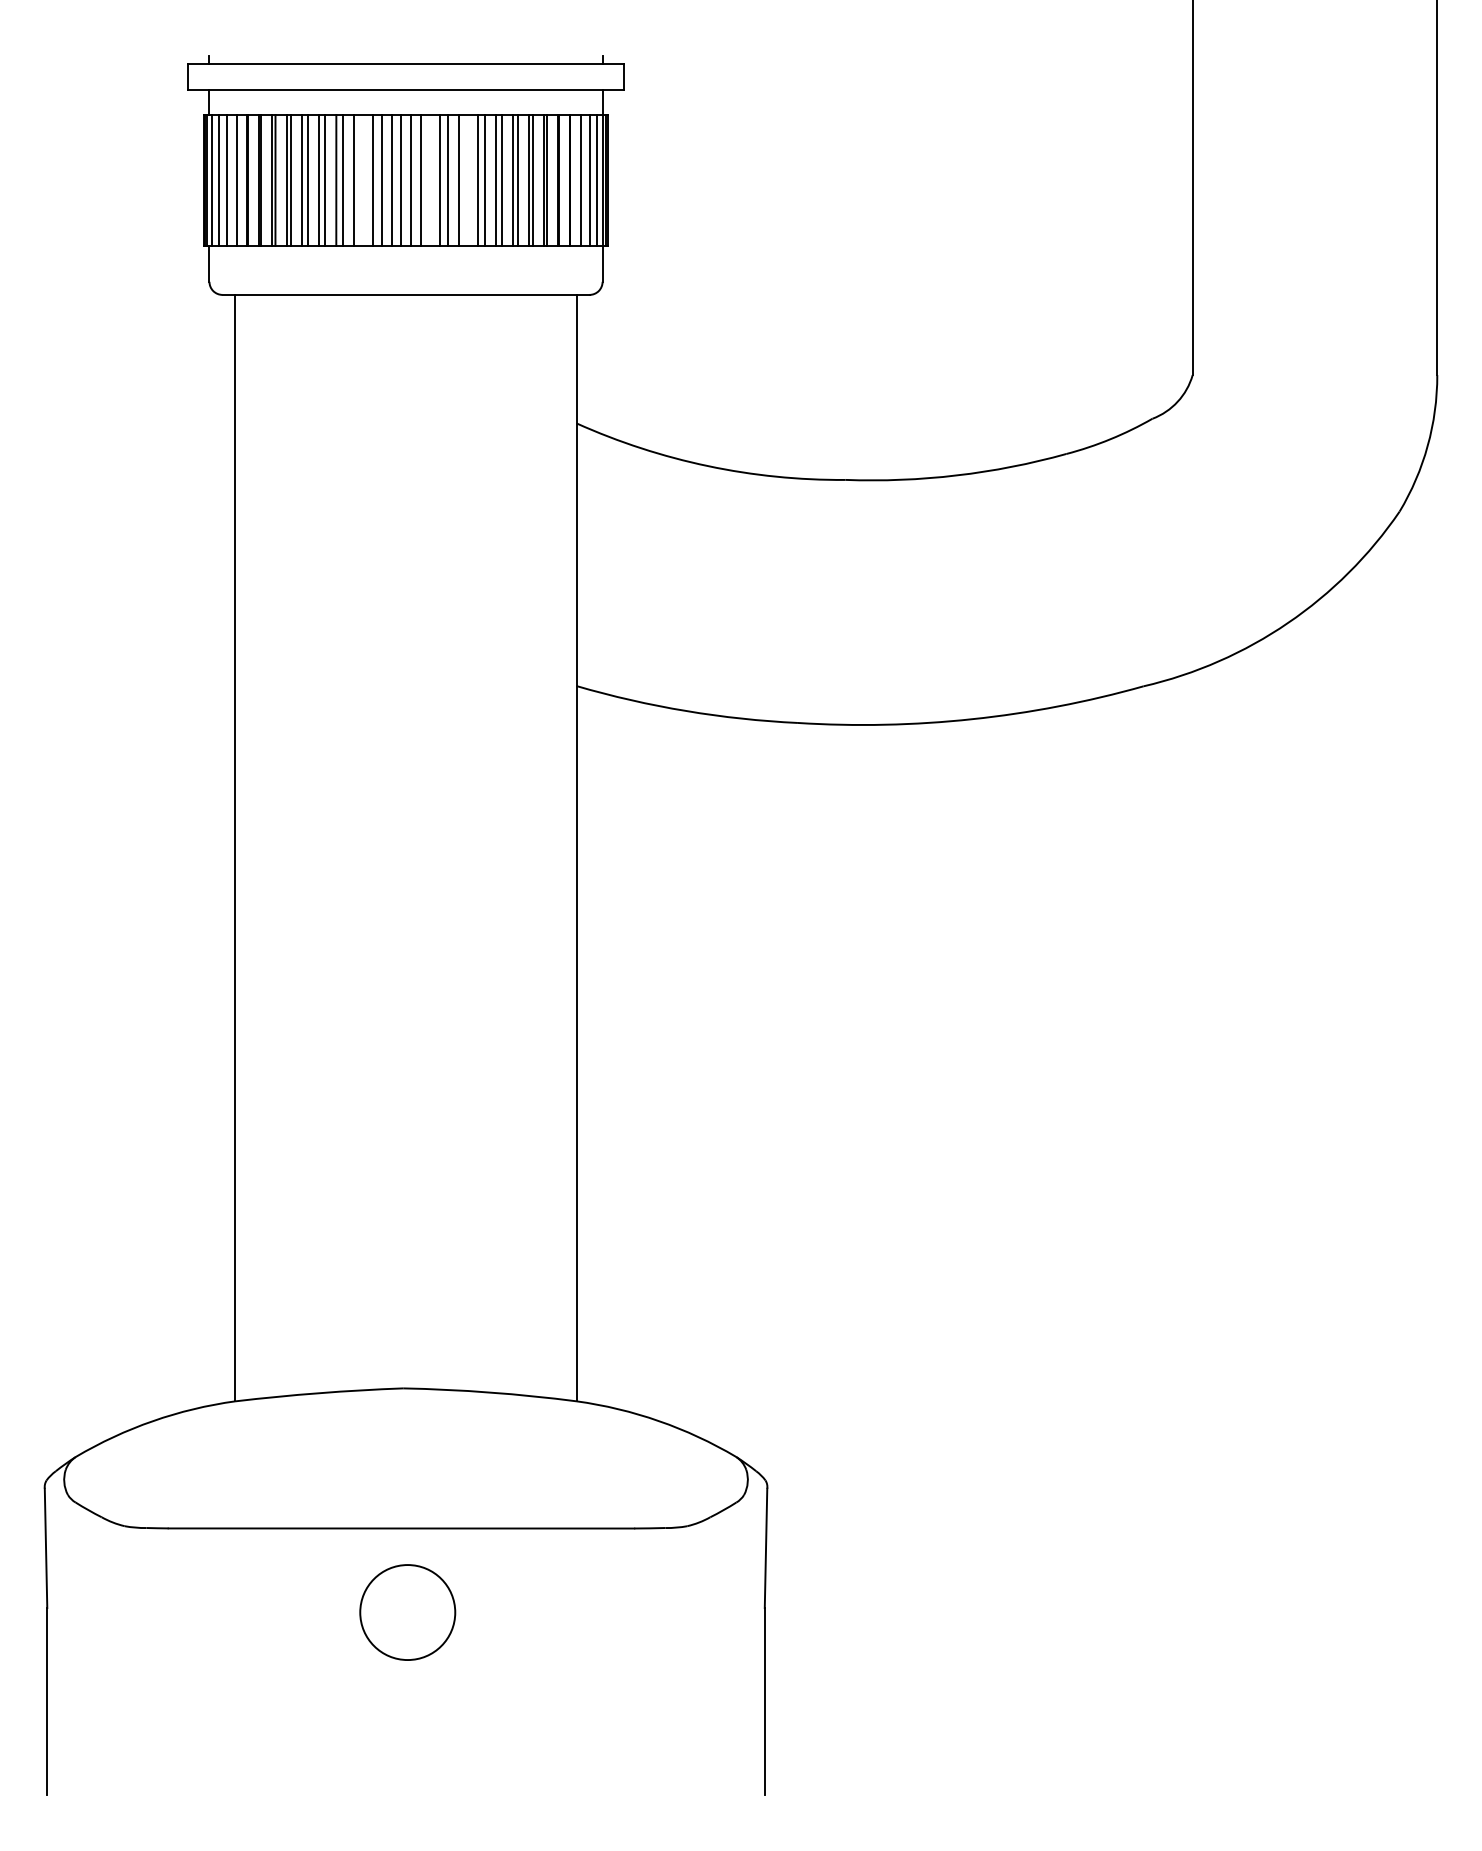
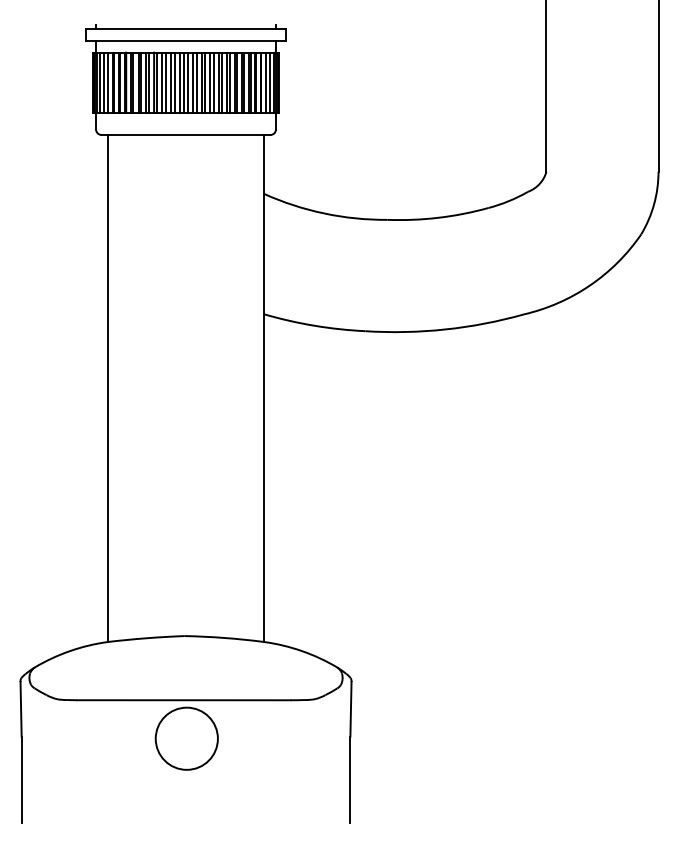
line: (363, 180) -> (166, 82), added
line: (428, 180) -> (196, 82), added
line: (465, 180) -> (213, 82), added
circle: (407, 1611) -> (186, 738), size x1.43

